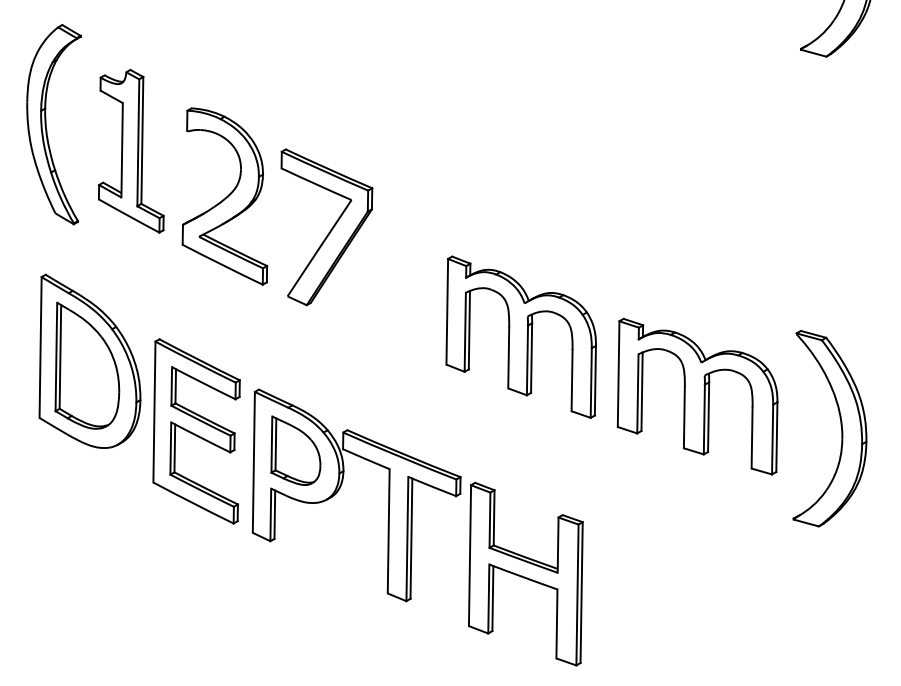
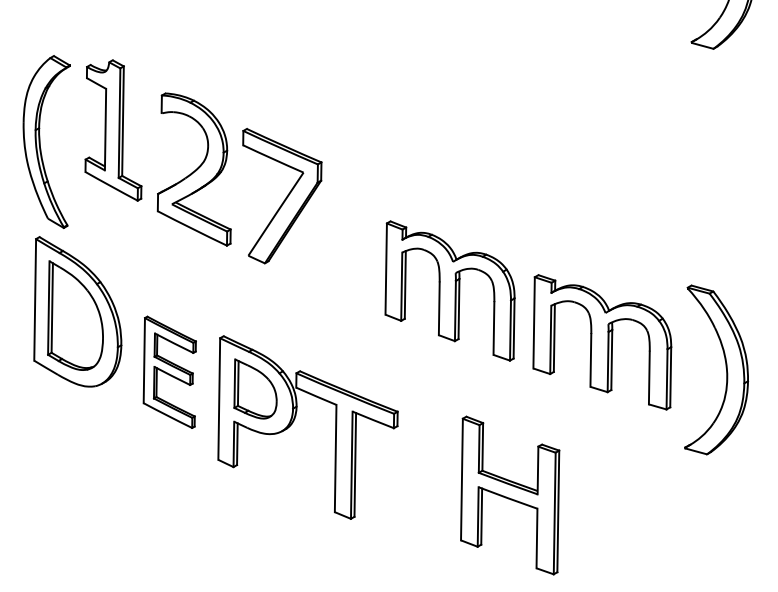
part: (46, 124) -> (40, 141), moved
part: (196, 431) -> (169, 372), size x0.7
part: (525, 573) -> (509, 494), moved

